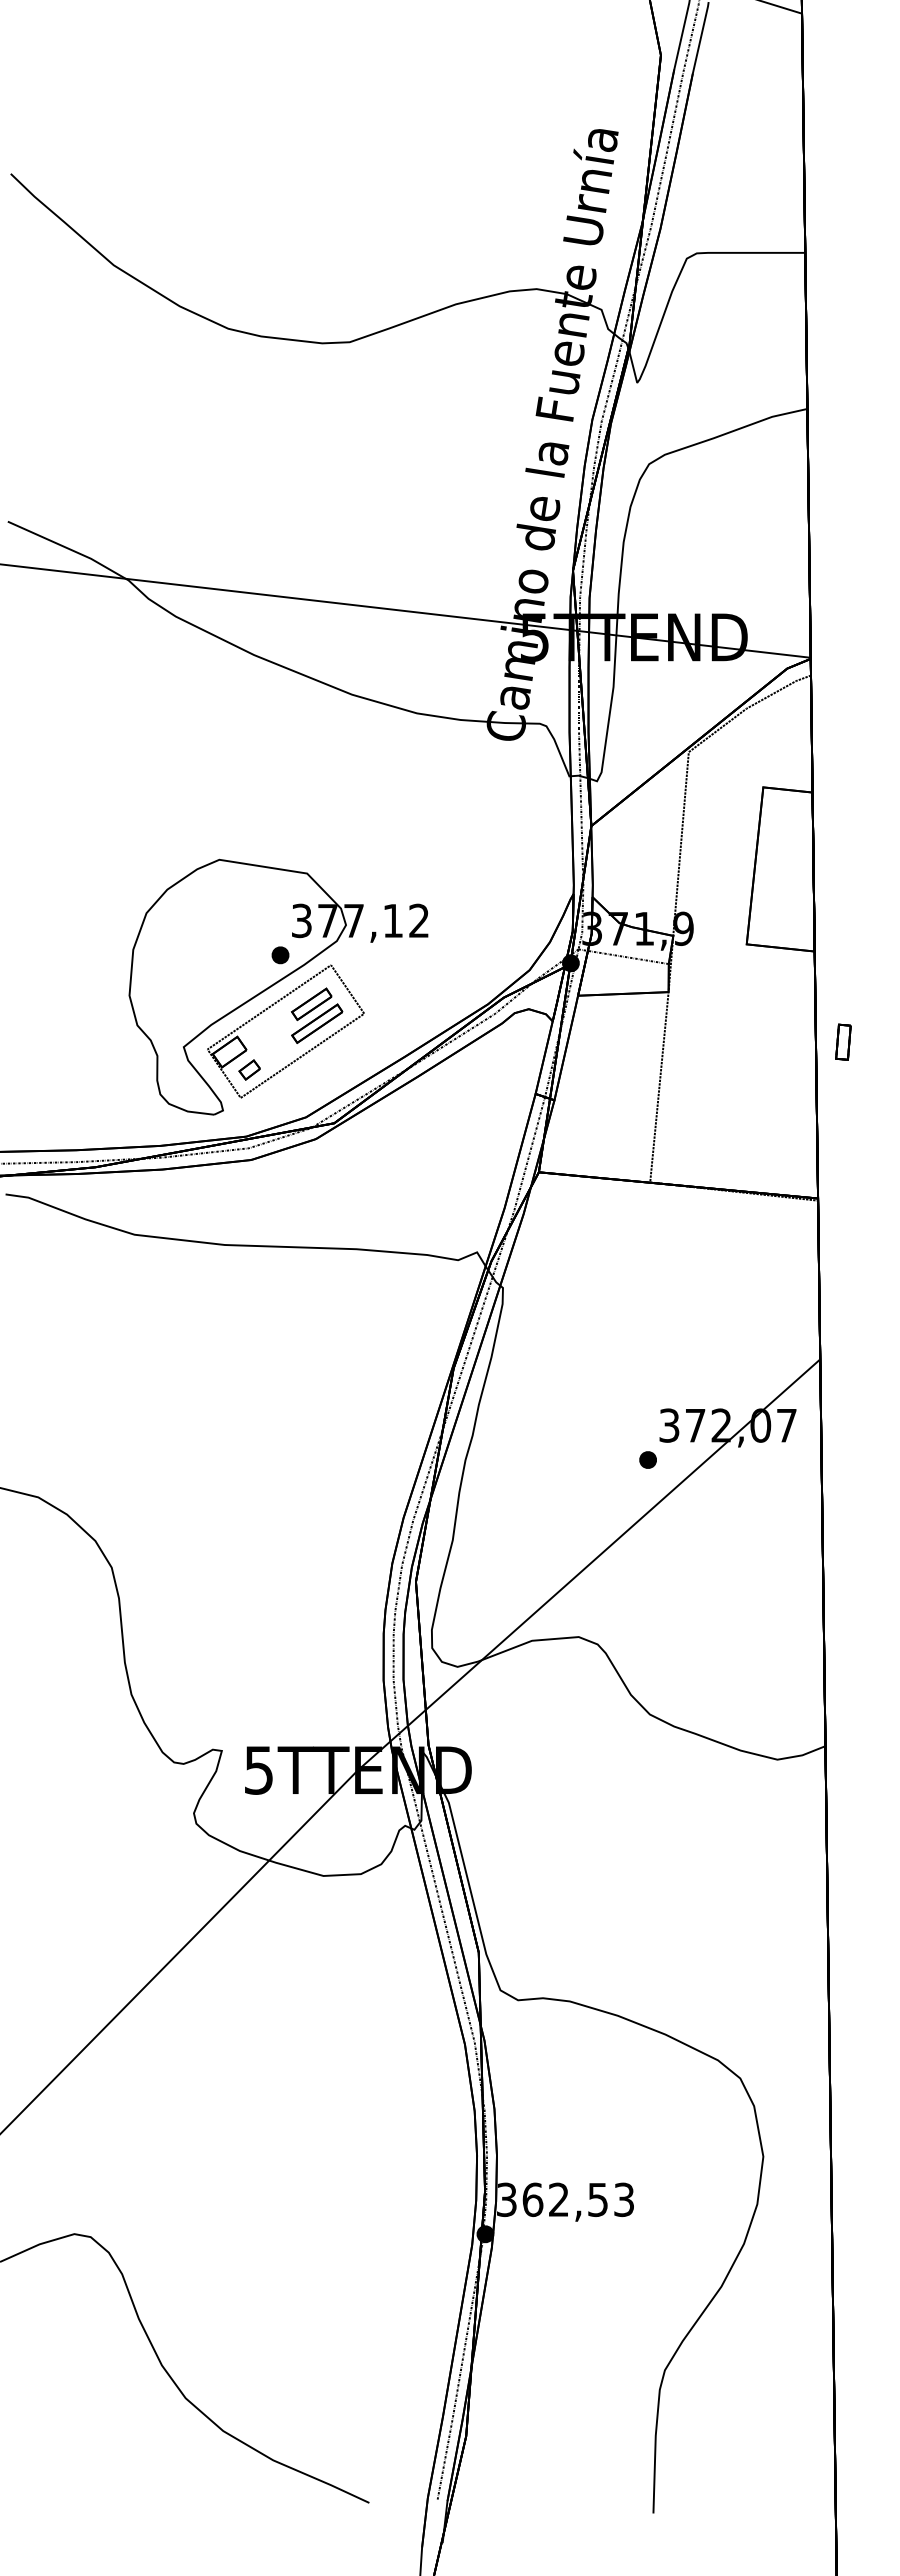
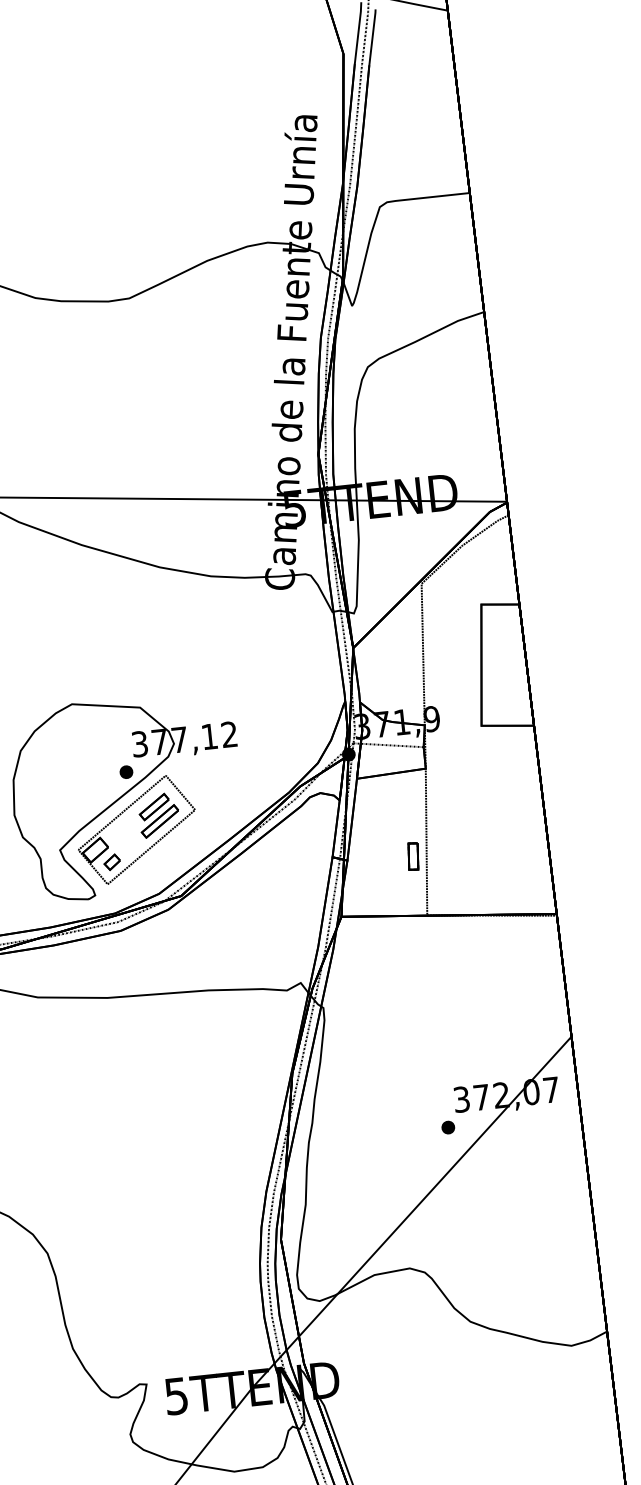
part: (843, 1041) -> (413, 855), moved

